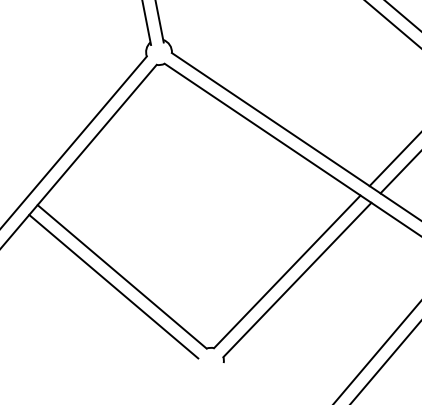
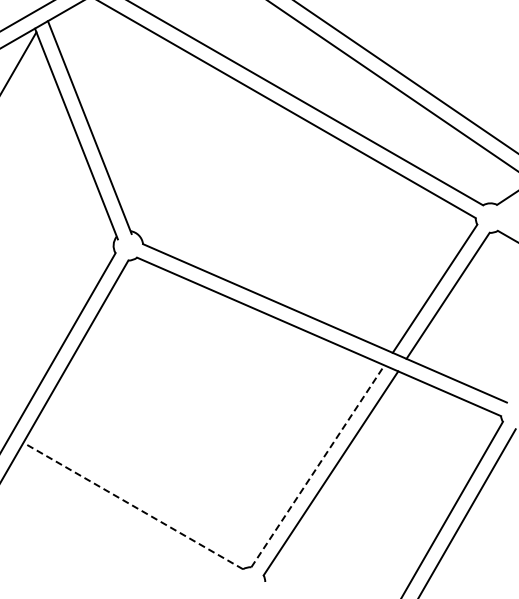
line: (286, 271) -> (317, 466), solid -> dashed
line: (122, 277) -> (133, 506), solid -> dashed
line: (113, 286) -> (125, 518), removed

